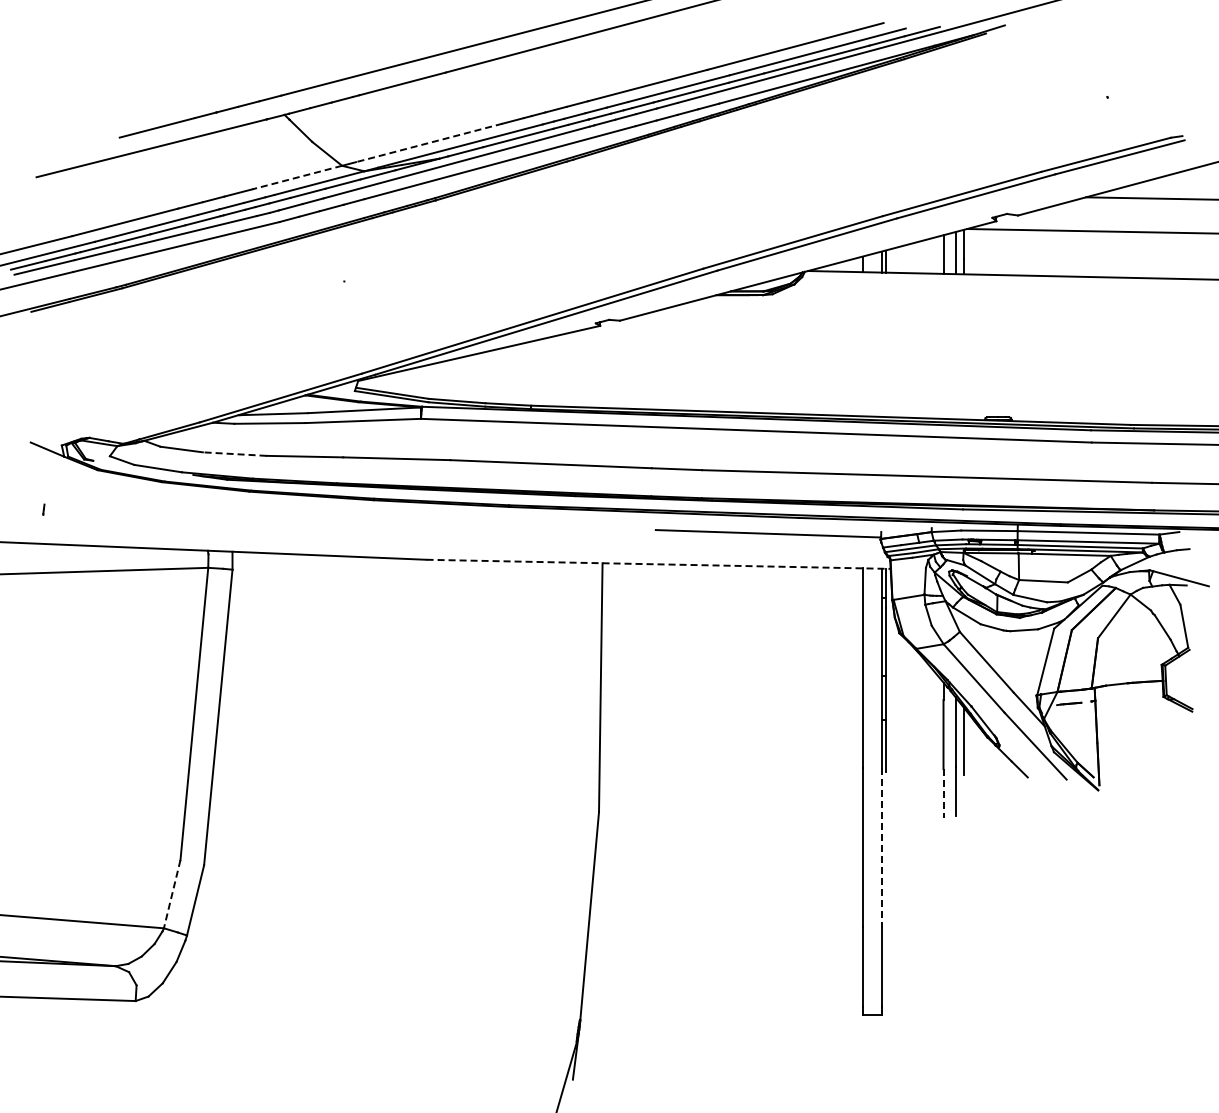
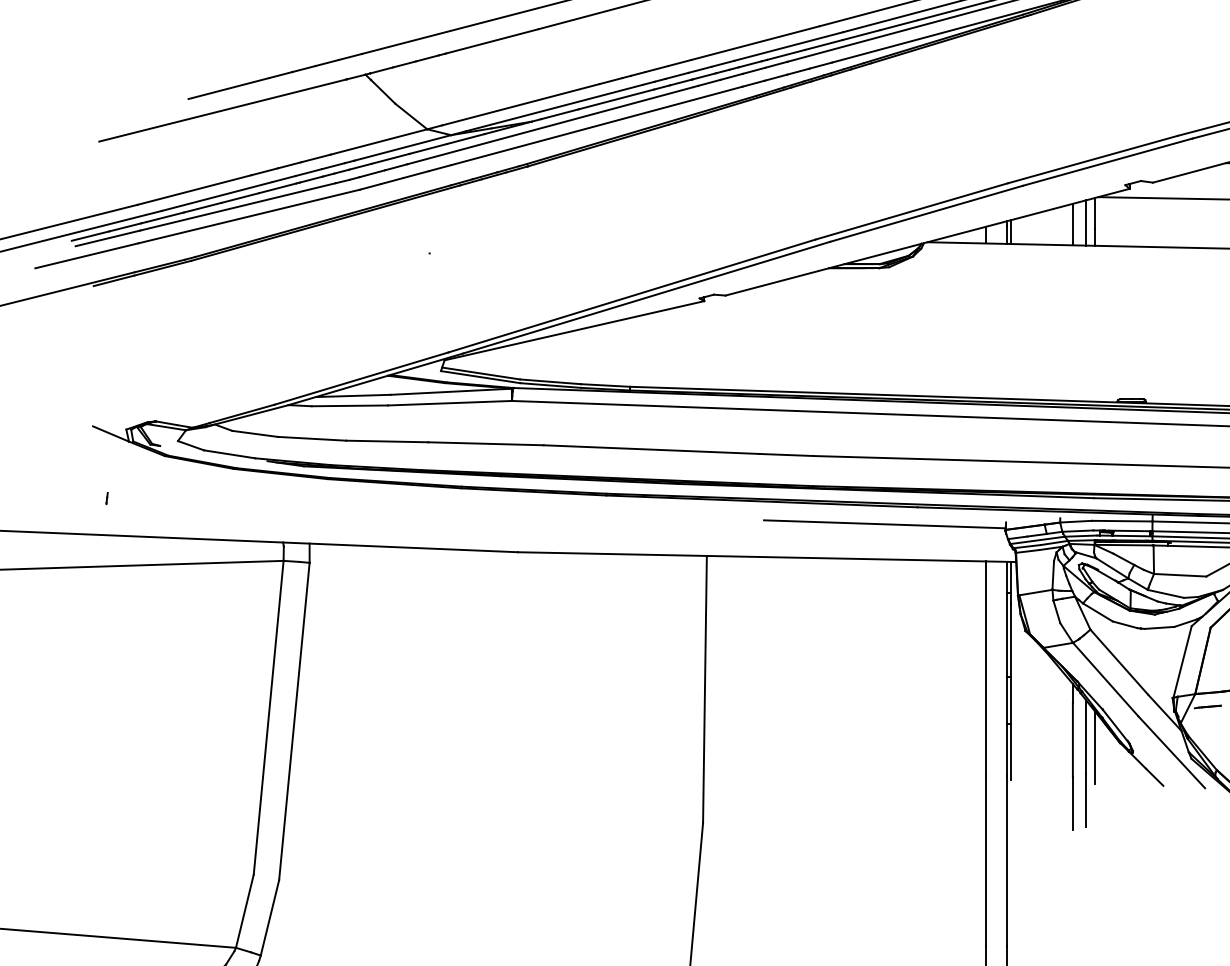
line: (429, 142) -> (521, 104), dashed -> solid
line: (297, 177) -> (379, 141), dashed -> solid
line: (234, 454) -> (311, 439), dashed -> solid
line: (659, 564) -> (767, 557), dashed -> solid
line: (943, 793) -> (1072, 803), dashed -> solid
line: (881, 847) -> (1006, 861), dashed -> solid
line: (172, 894) -> (245, 911), dashed -> solid

